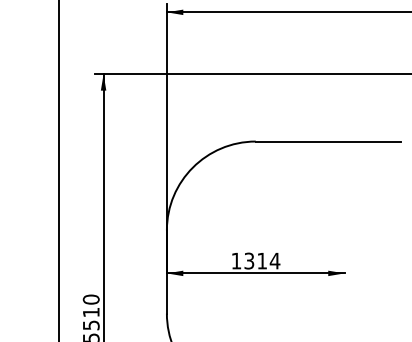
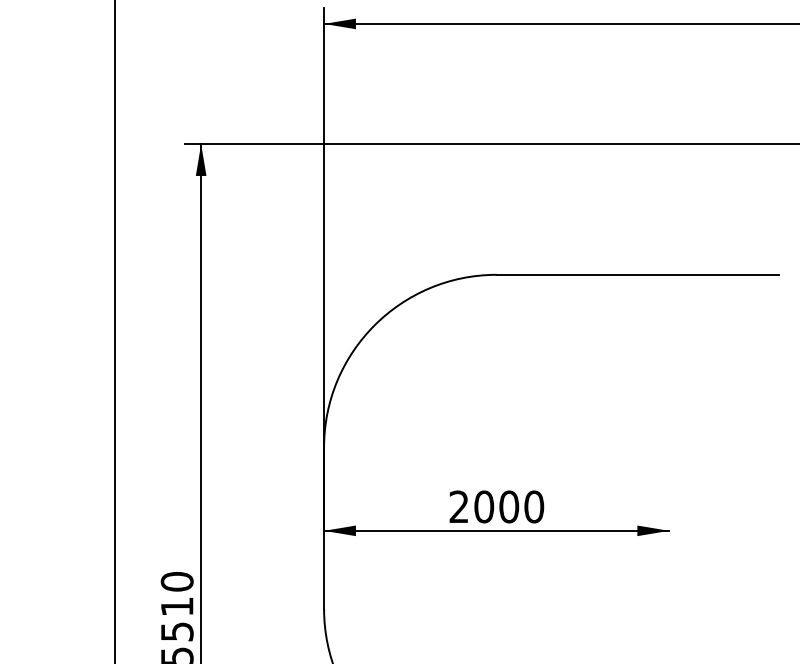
text: (255, 260) -> (496, 505), 1314 -> 2000

